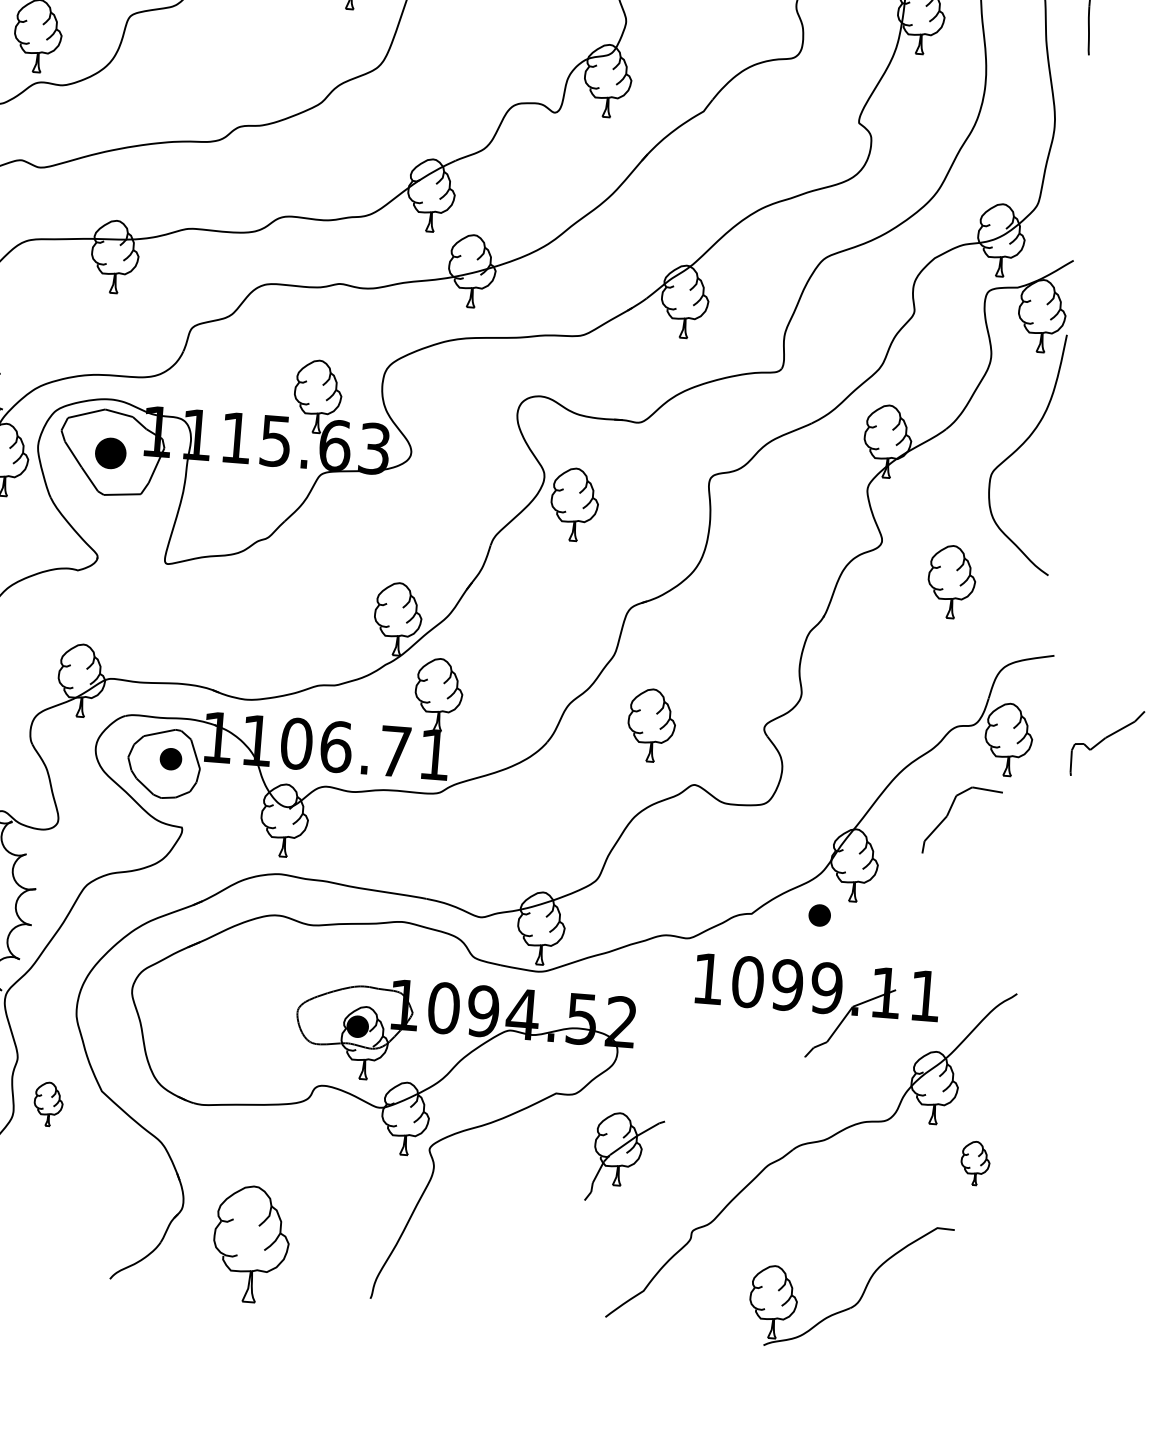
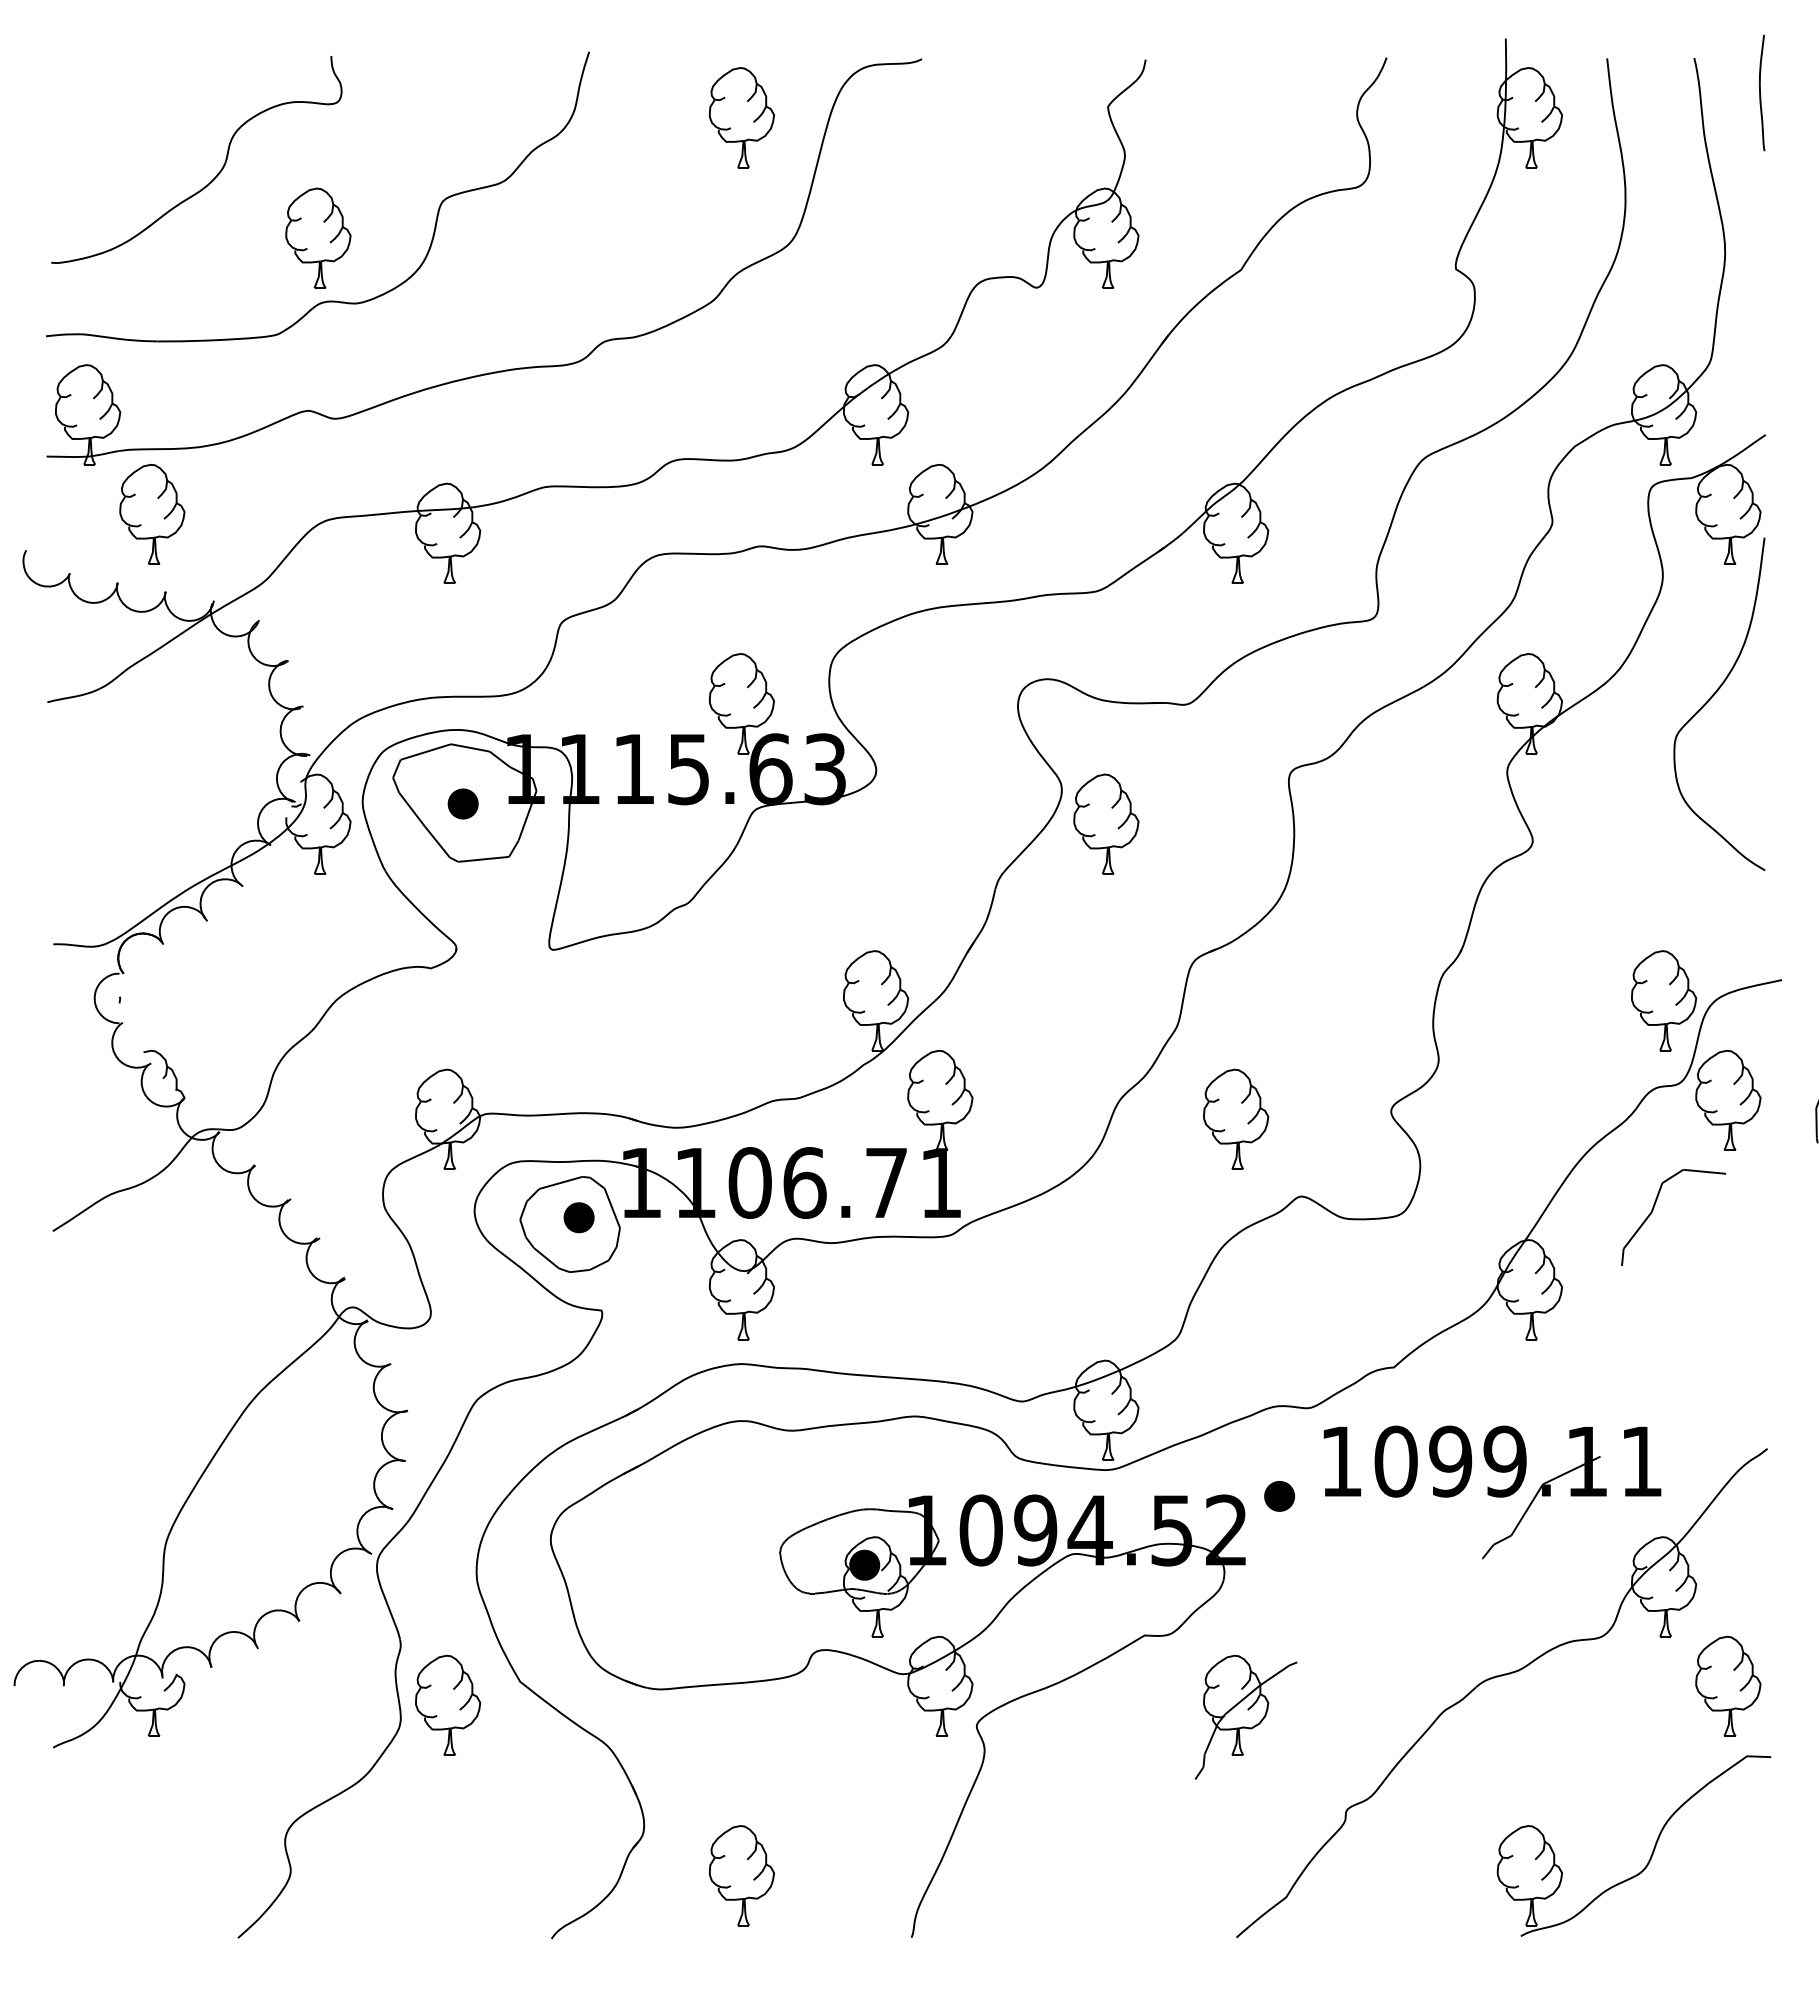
part: (110, 452) -> (462, 803), size x0.71
part: (952, 581) -> (1664, 1000), moved
part: (819, 915) -> (1279, 1496), moved
part: (48, 1103) -> (448, 1704), size x1.67
part: (975, 1162) -> (1728, 1685), size x1.67
part: (250, 1244) -> (741, 1875), size x0.62
part: (863, 1290) -> (1652, 1850), moved

